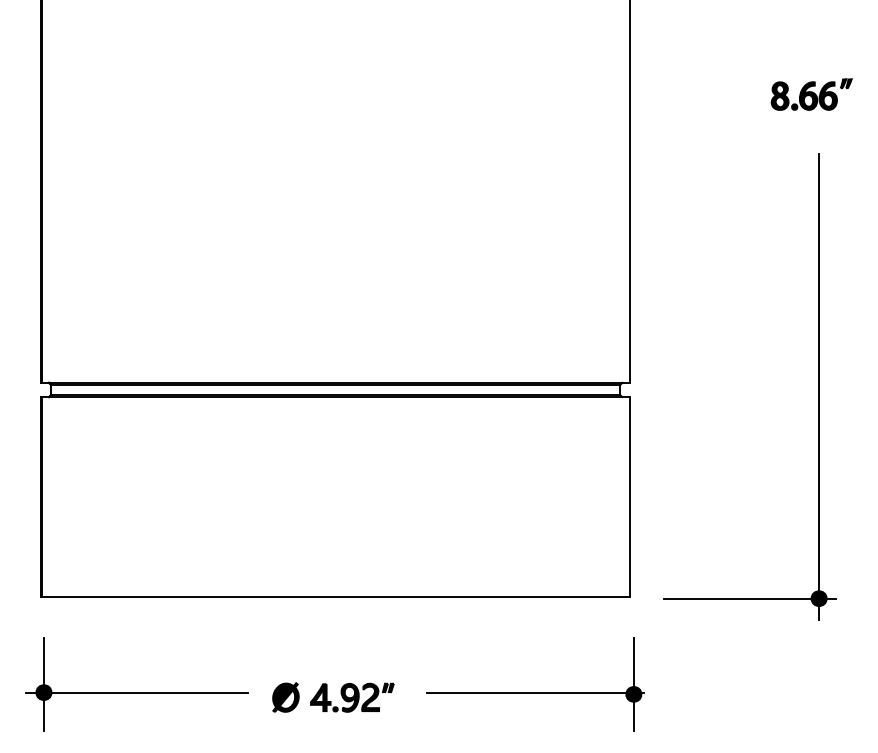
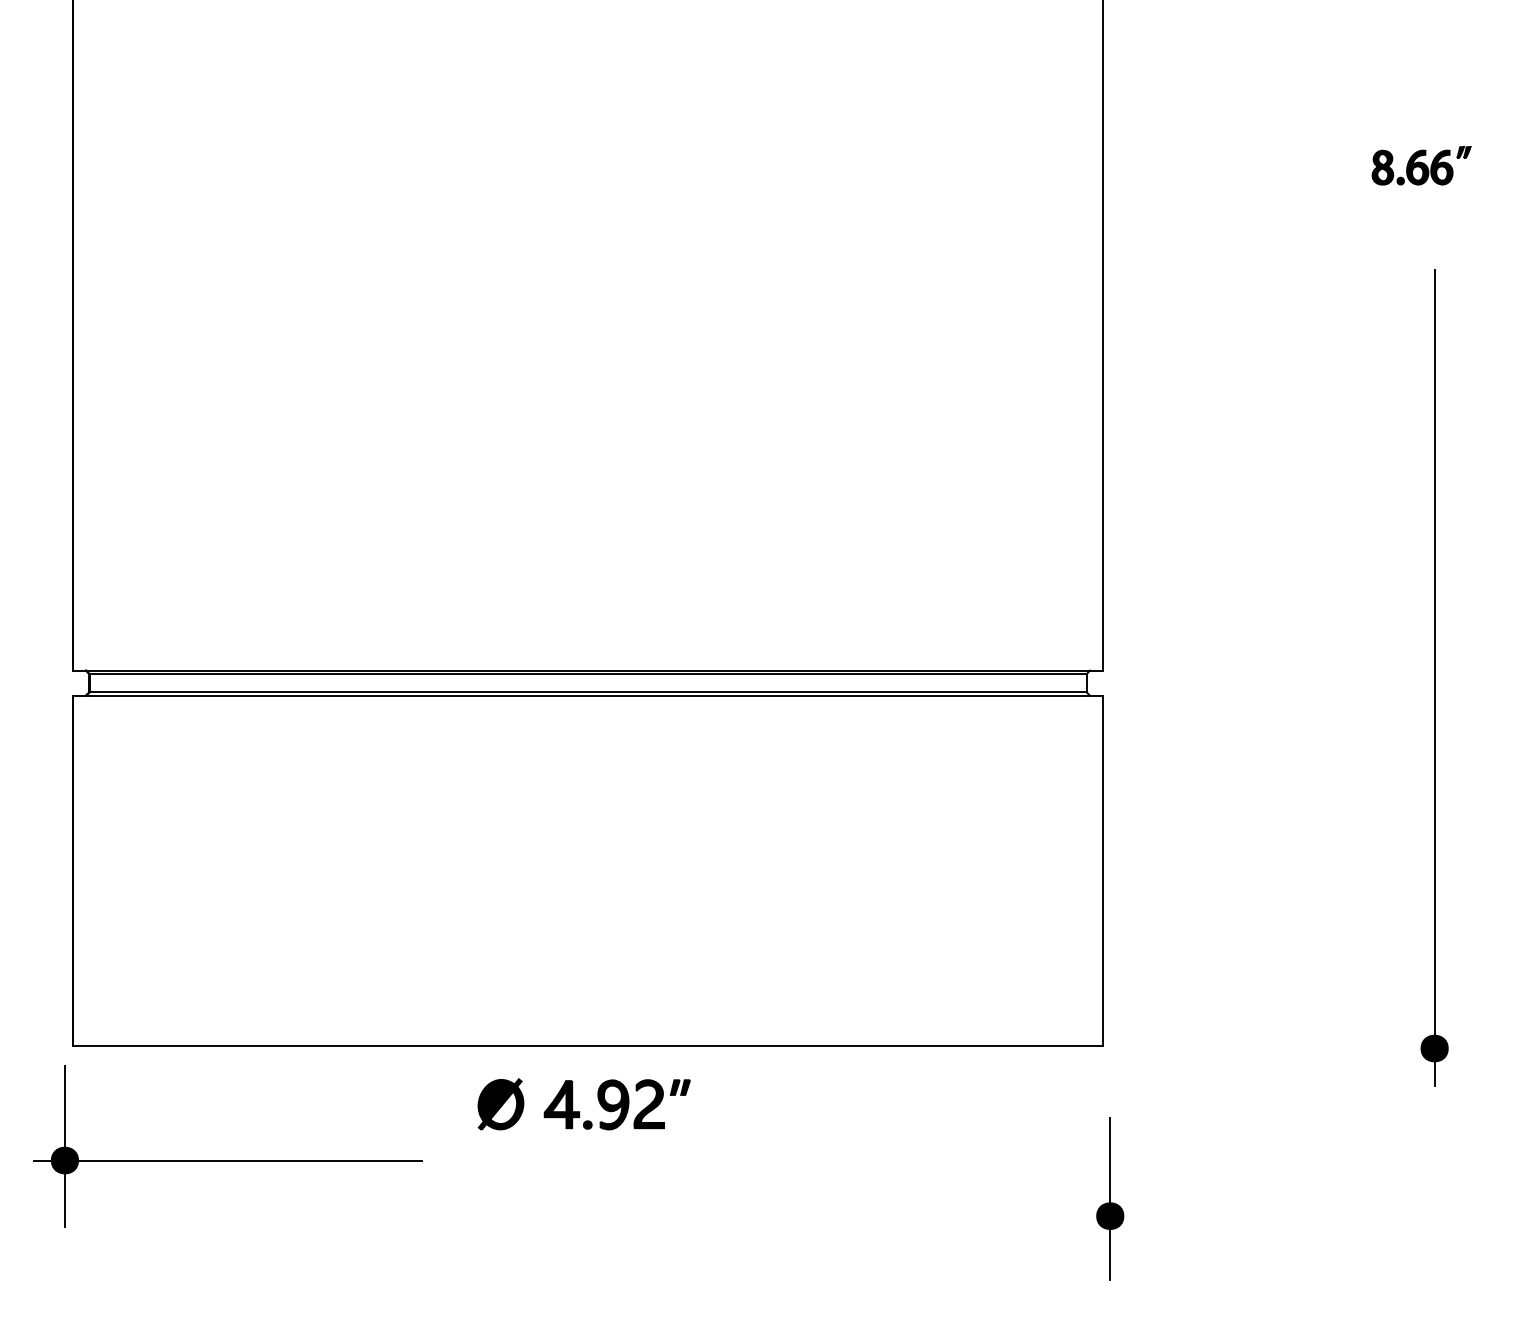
part: (811, 94) -> (1421, 165), size x0.7
line: (749, 598) -> (1312, 1048), removed
part: (136, 692) -> (227, 1160), moved
line: (535, 692) -> (937, 1212), removed
part: (333, 697) -> (584, 1104), moved

